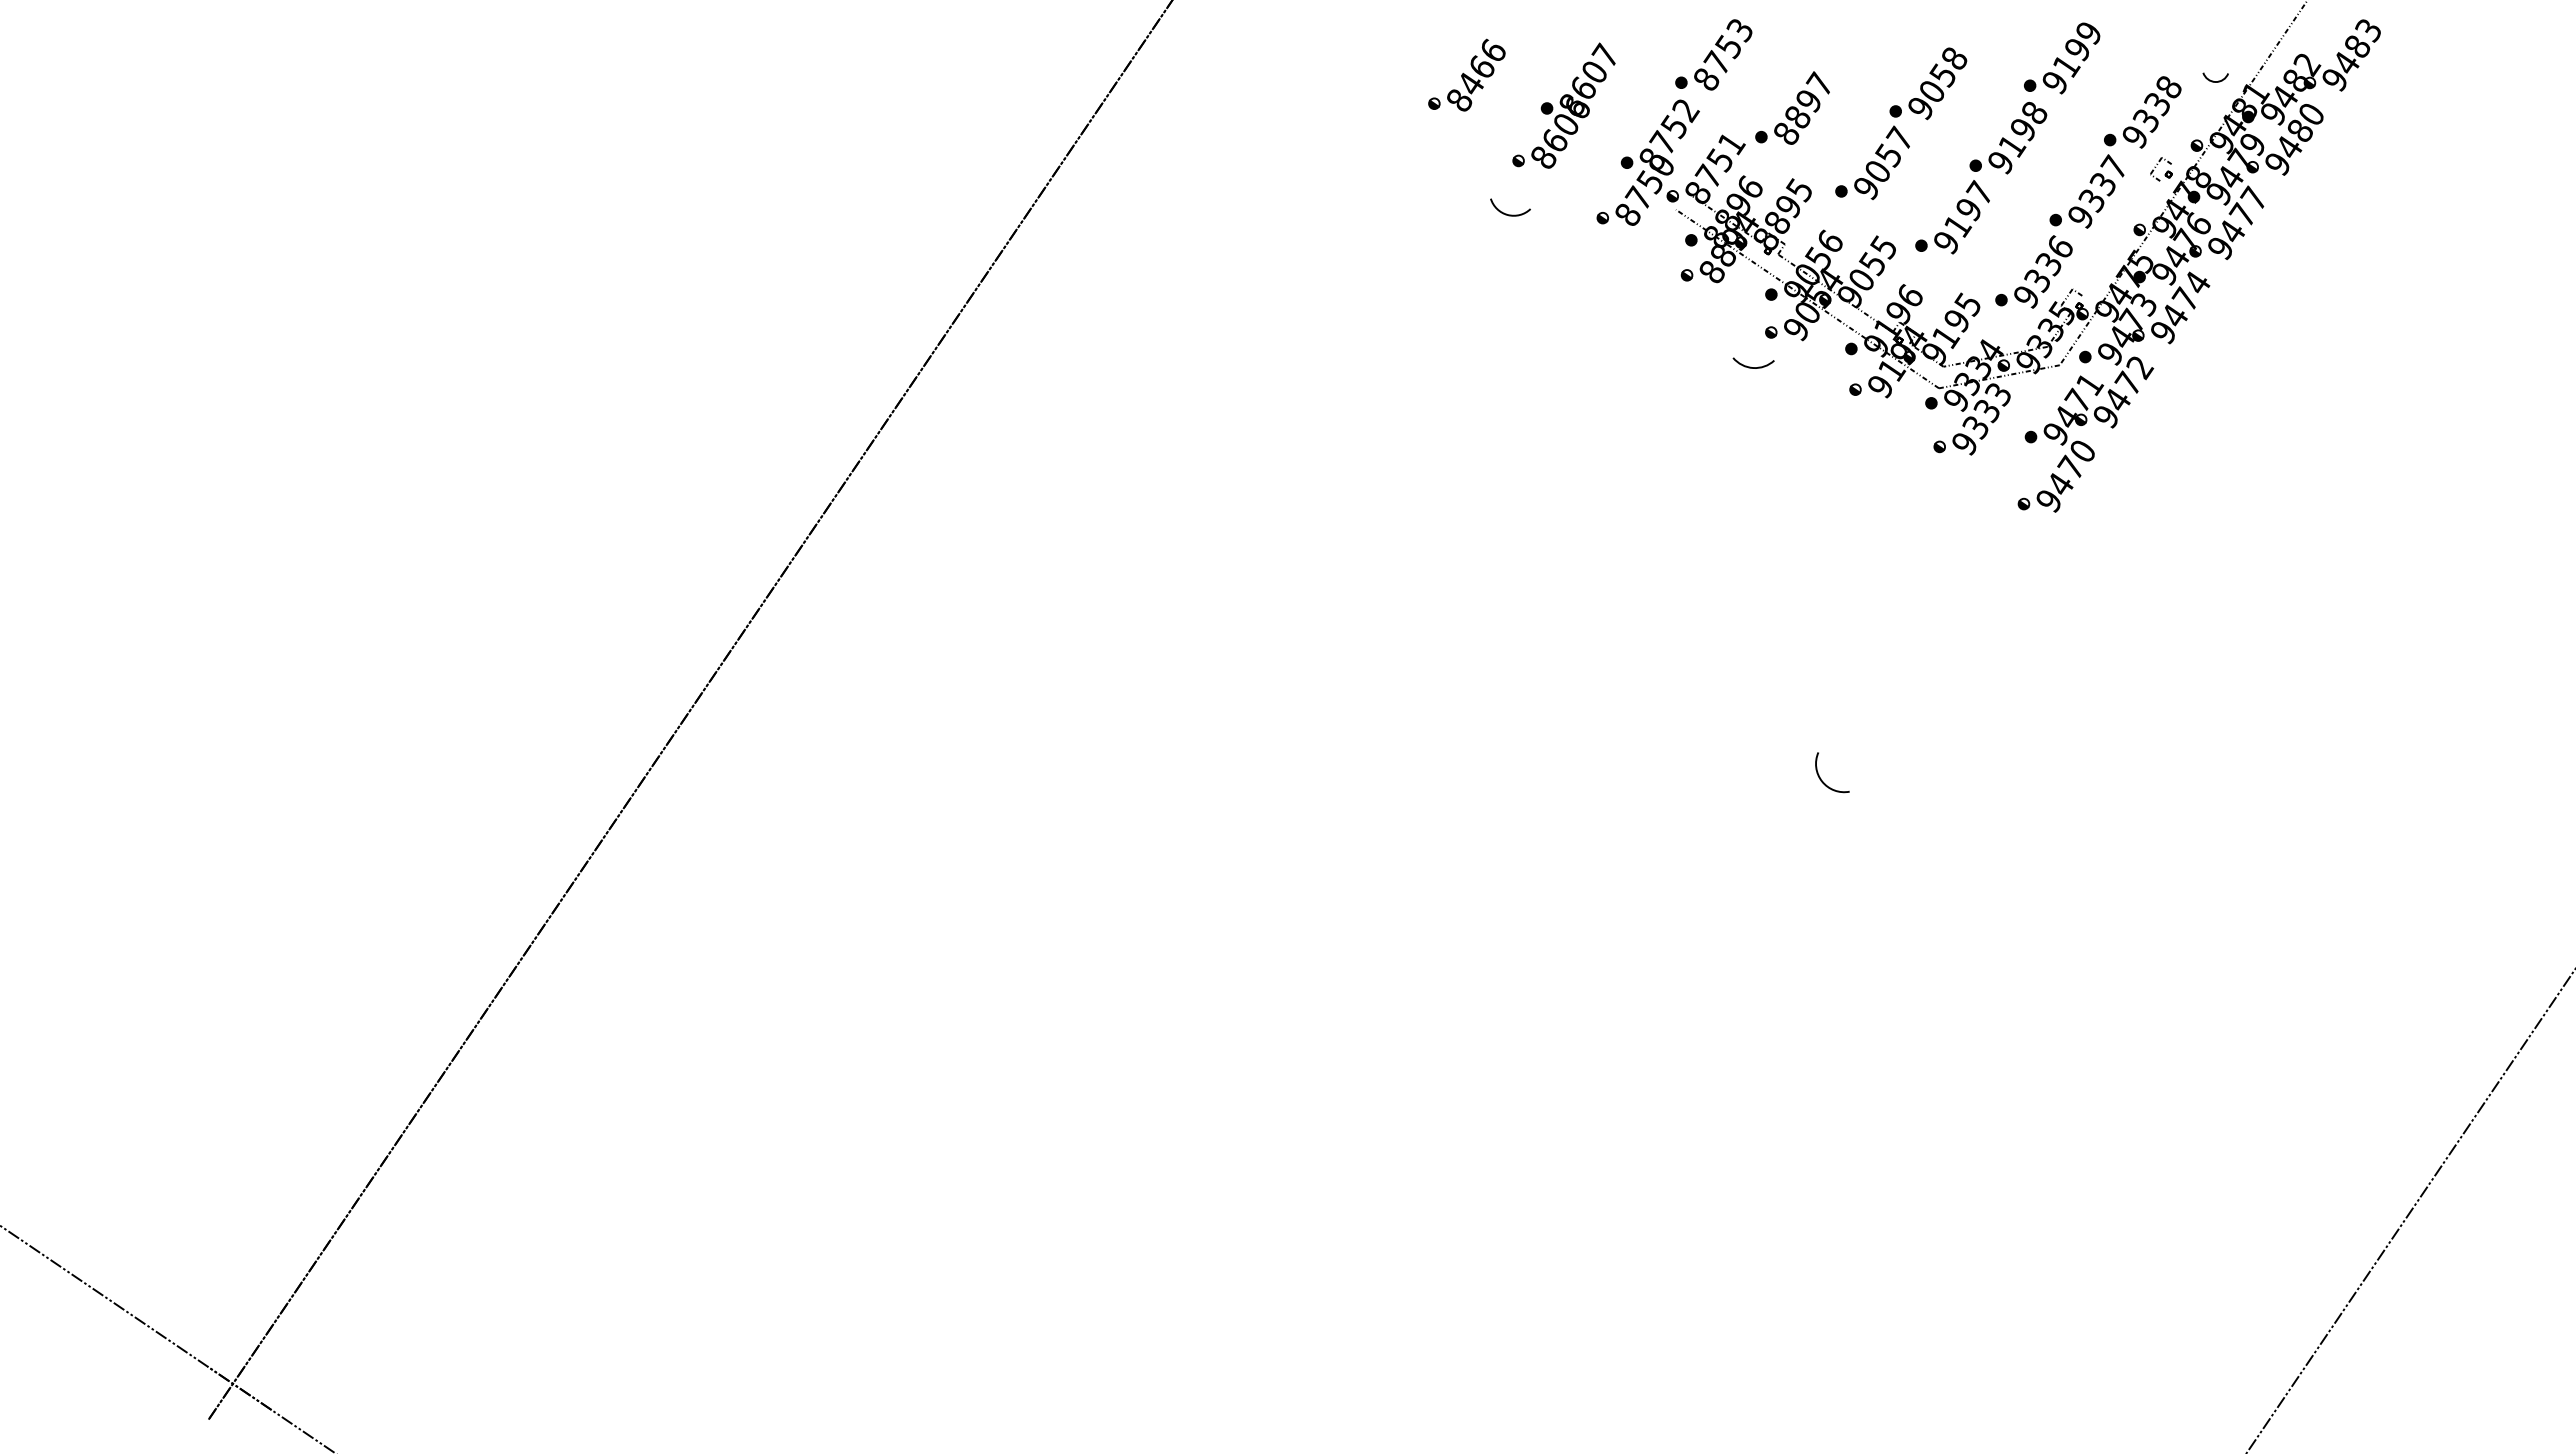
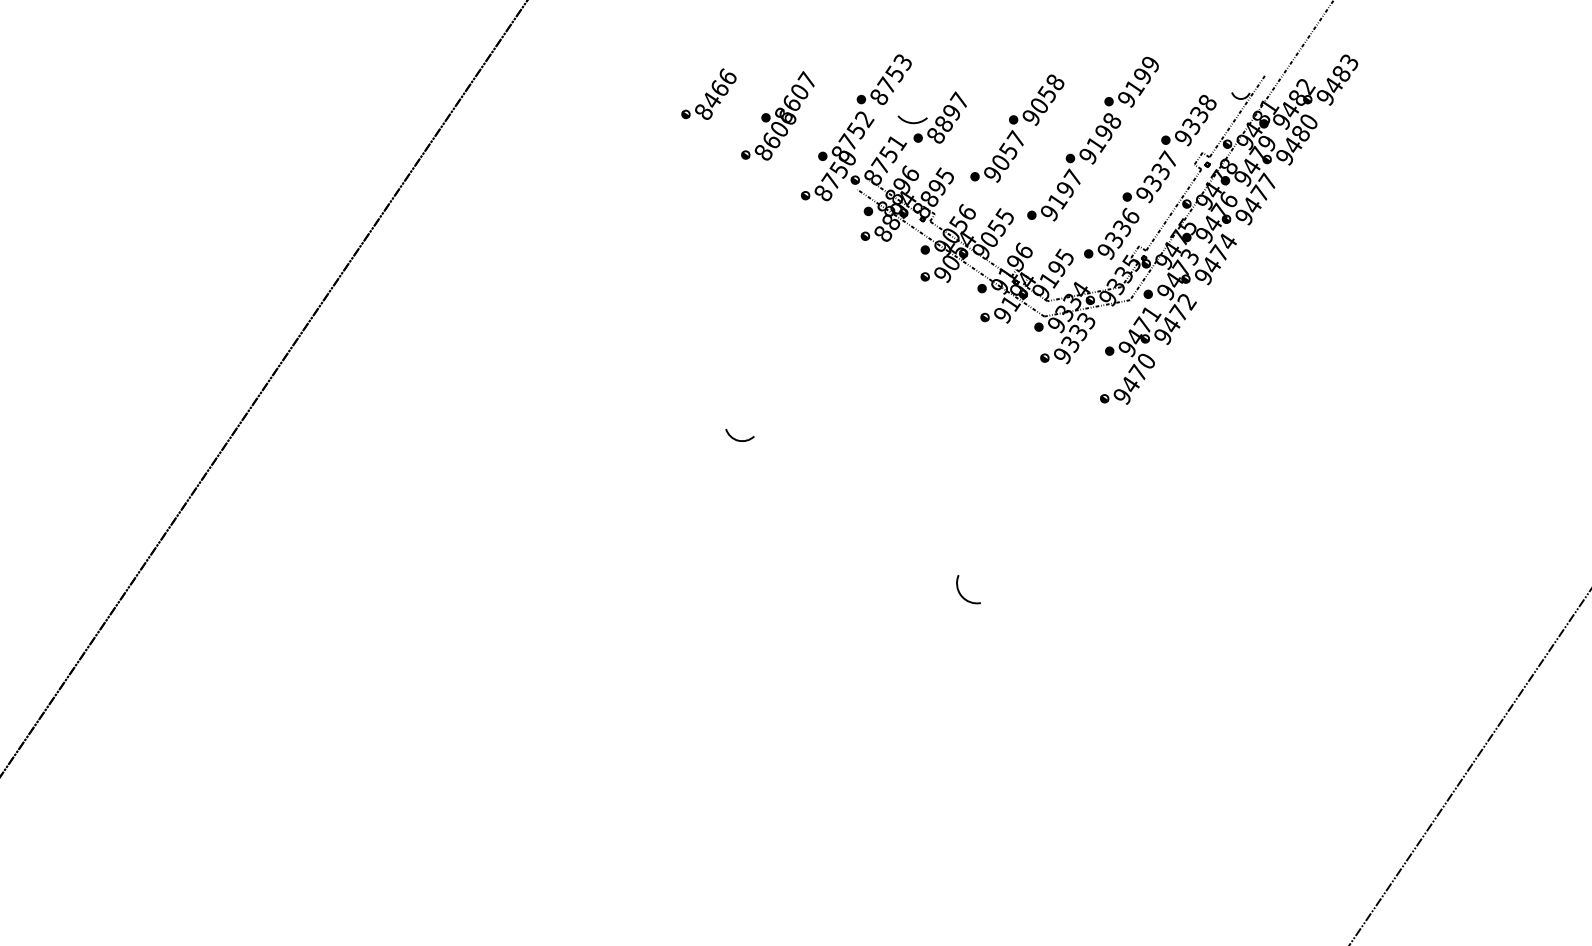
line: (2210, 106) -> (1237, 116), added
arc: (1510, 214) -> (740, 440), moved
line: (2121, 238) -> (1173, 210), added
arc: (1750, 366) -> (910, 122), moved

